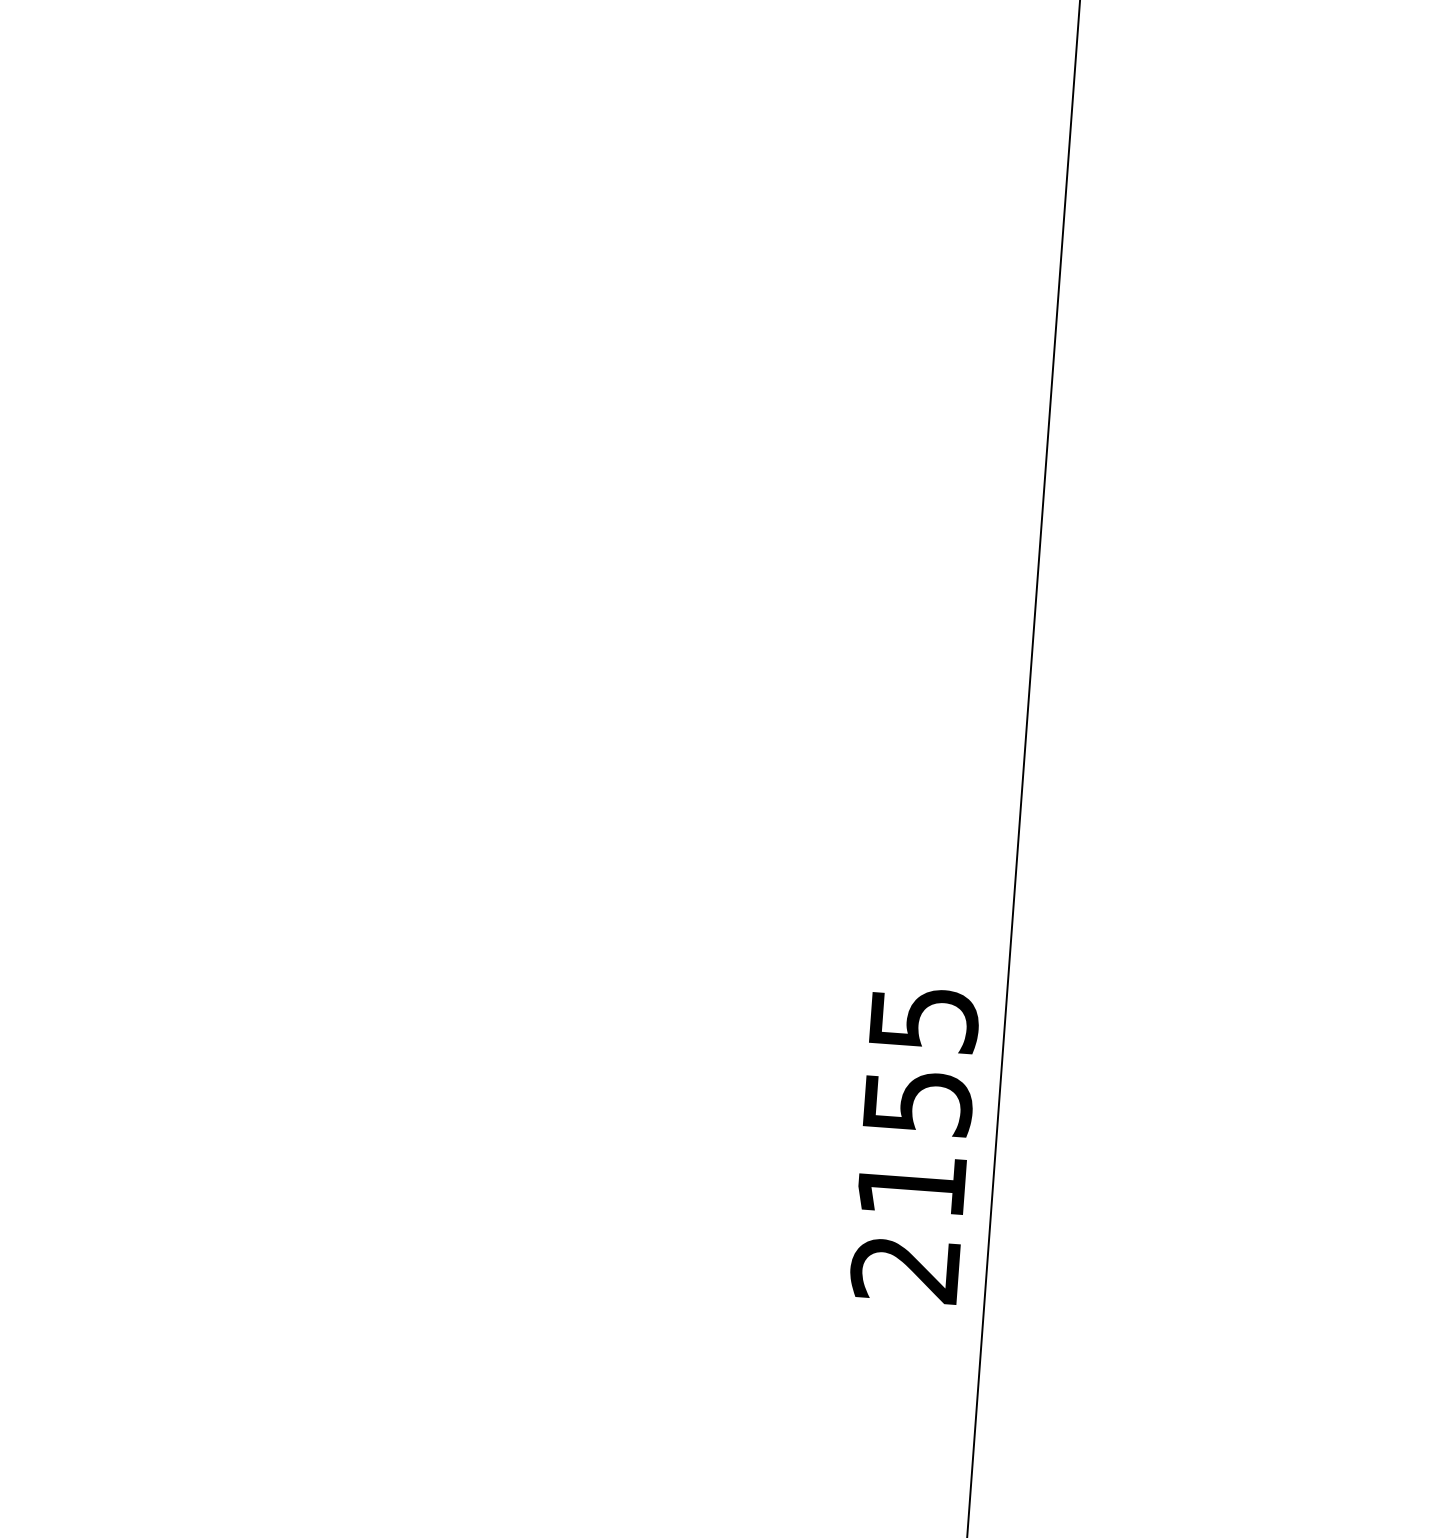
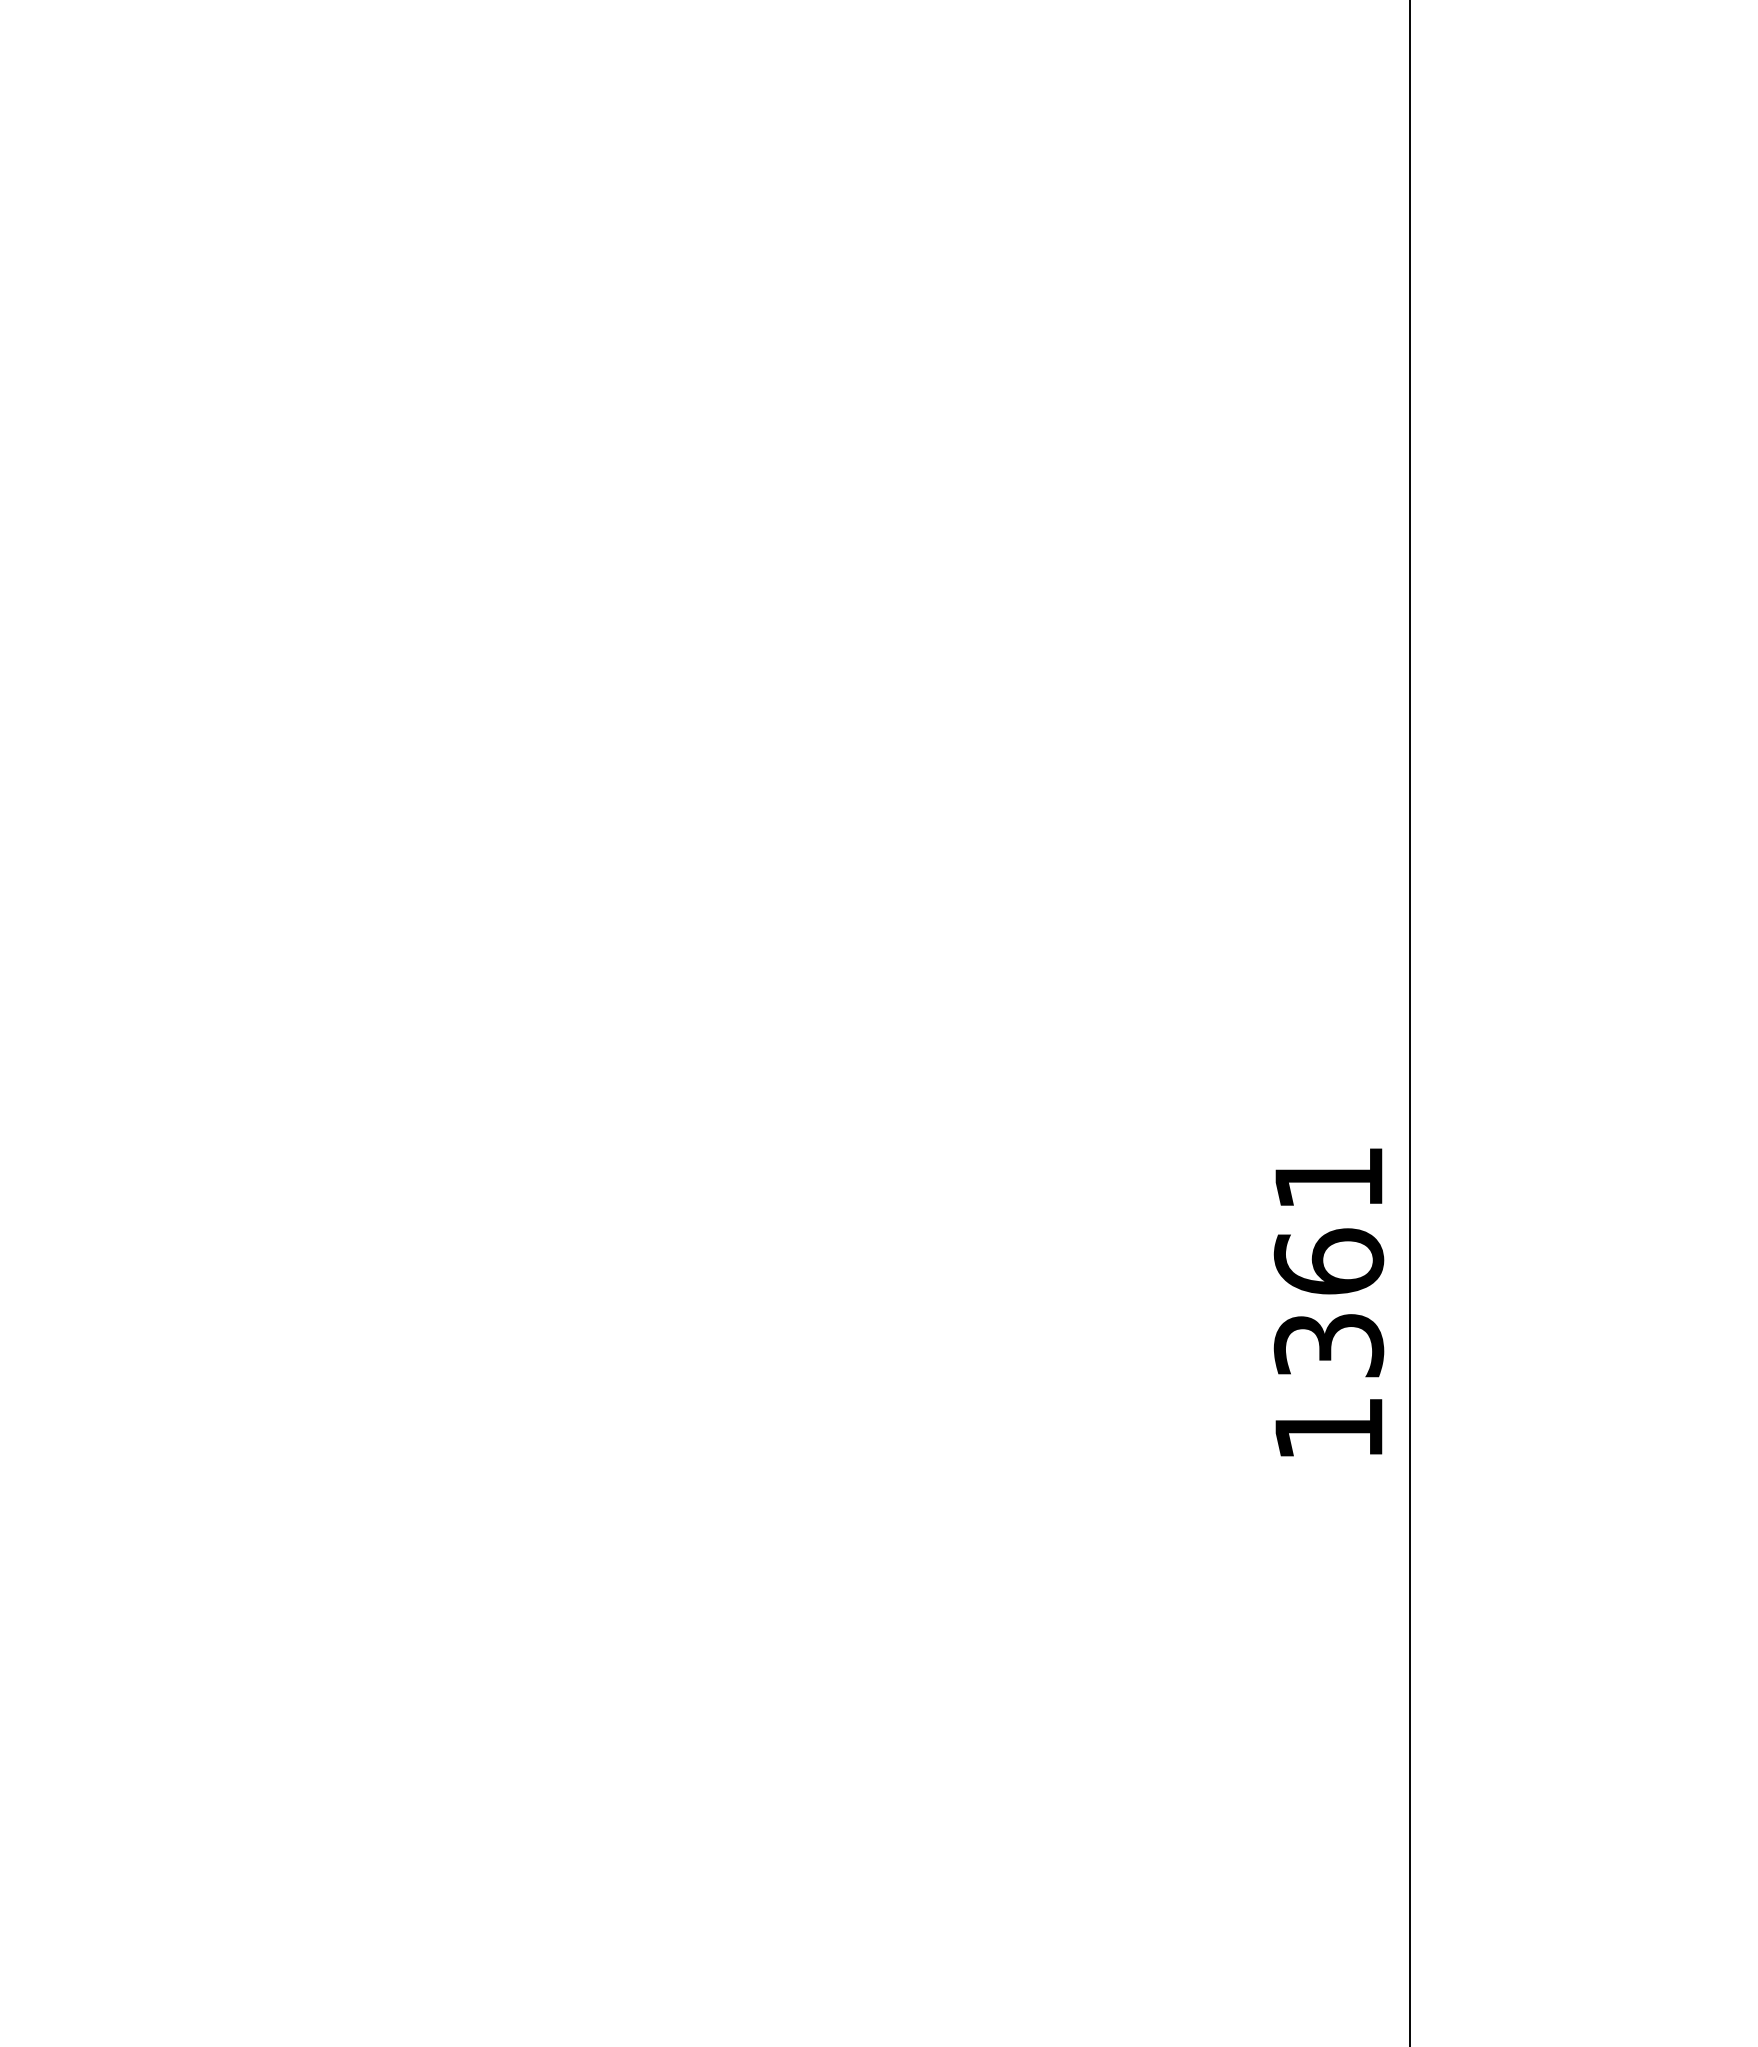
text: (914, 1144) -> (1328, 1304), 2155 -> 1361

